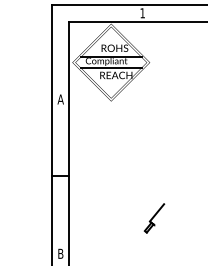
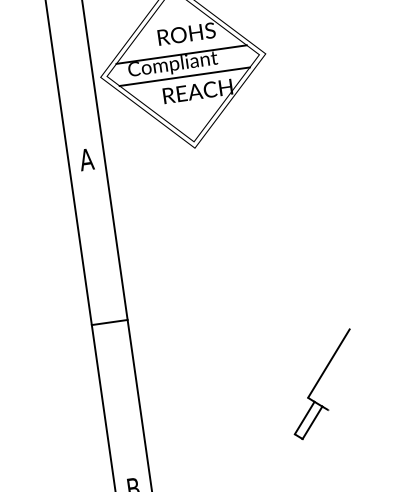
part: (154, 218) -> (322, 385), size x1.67

